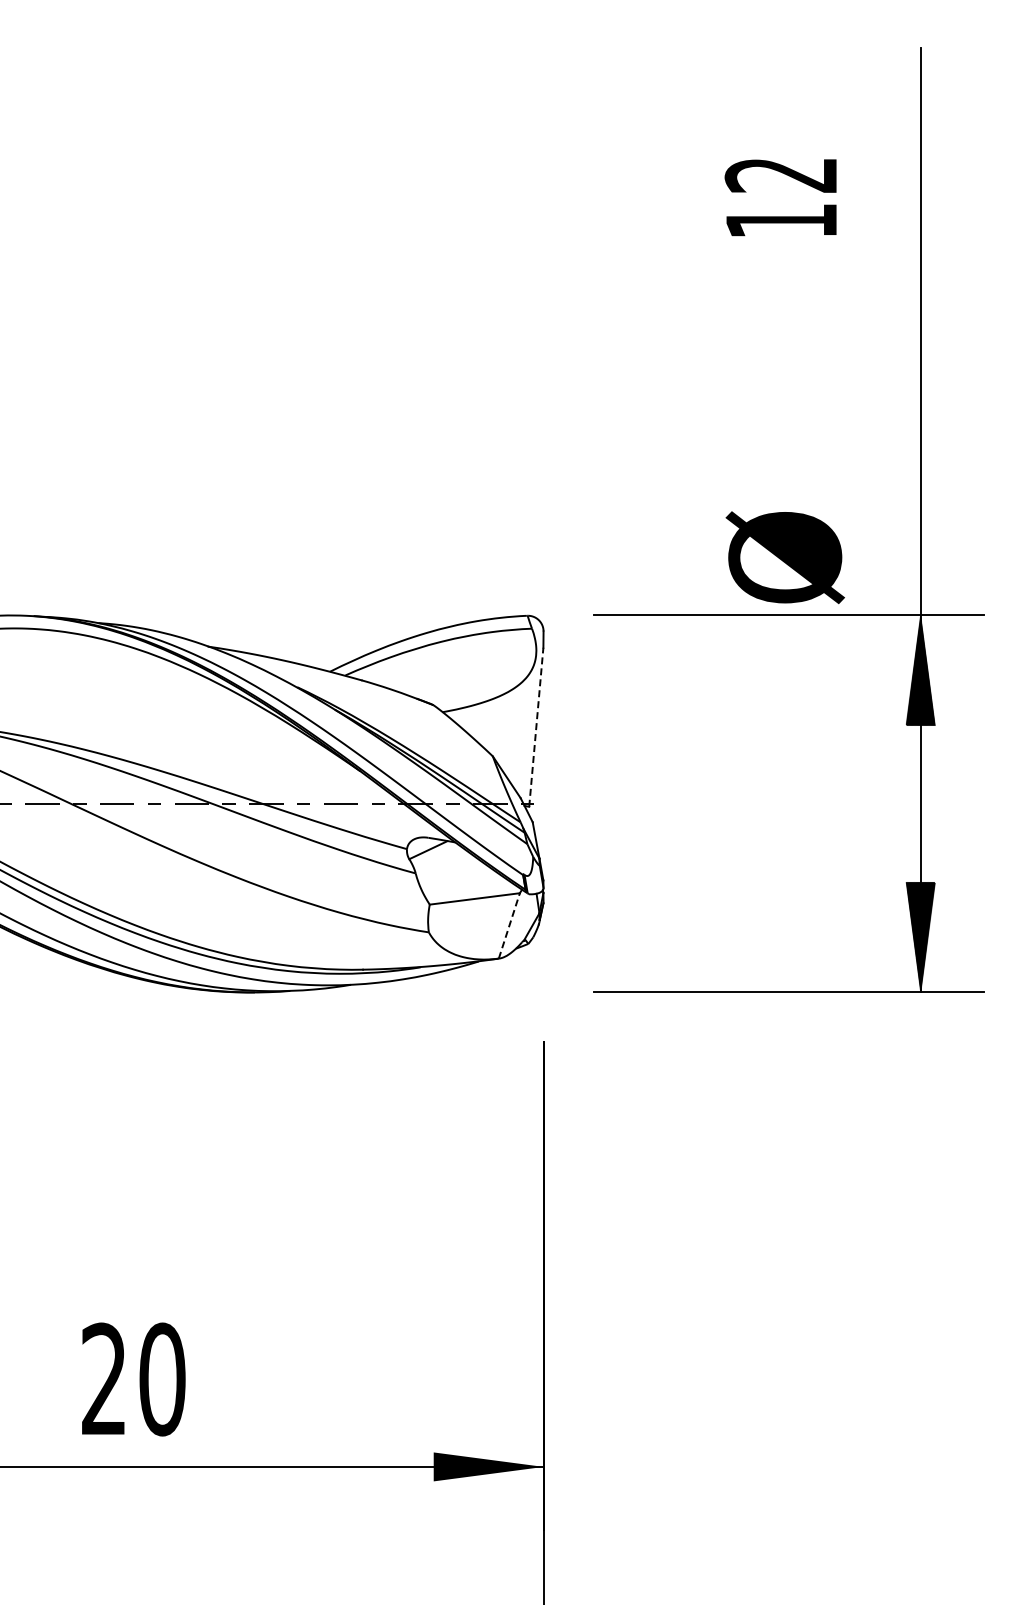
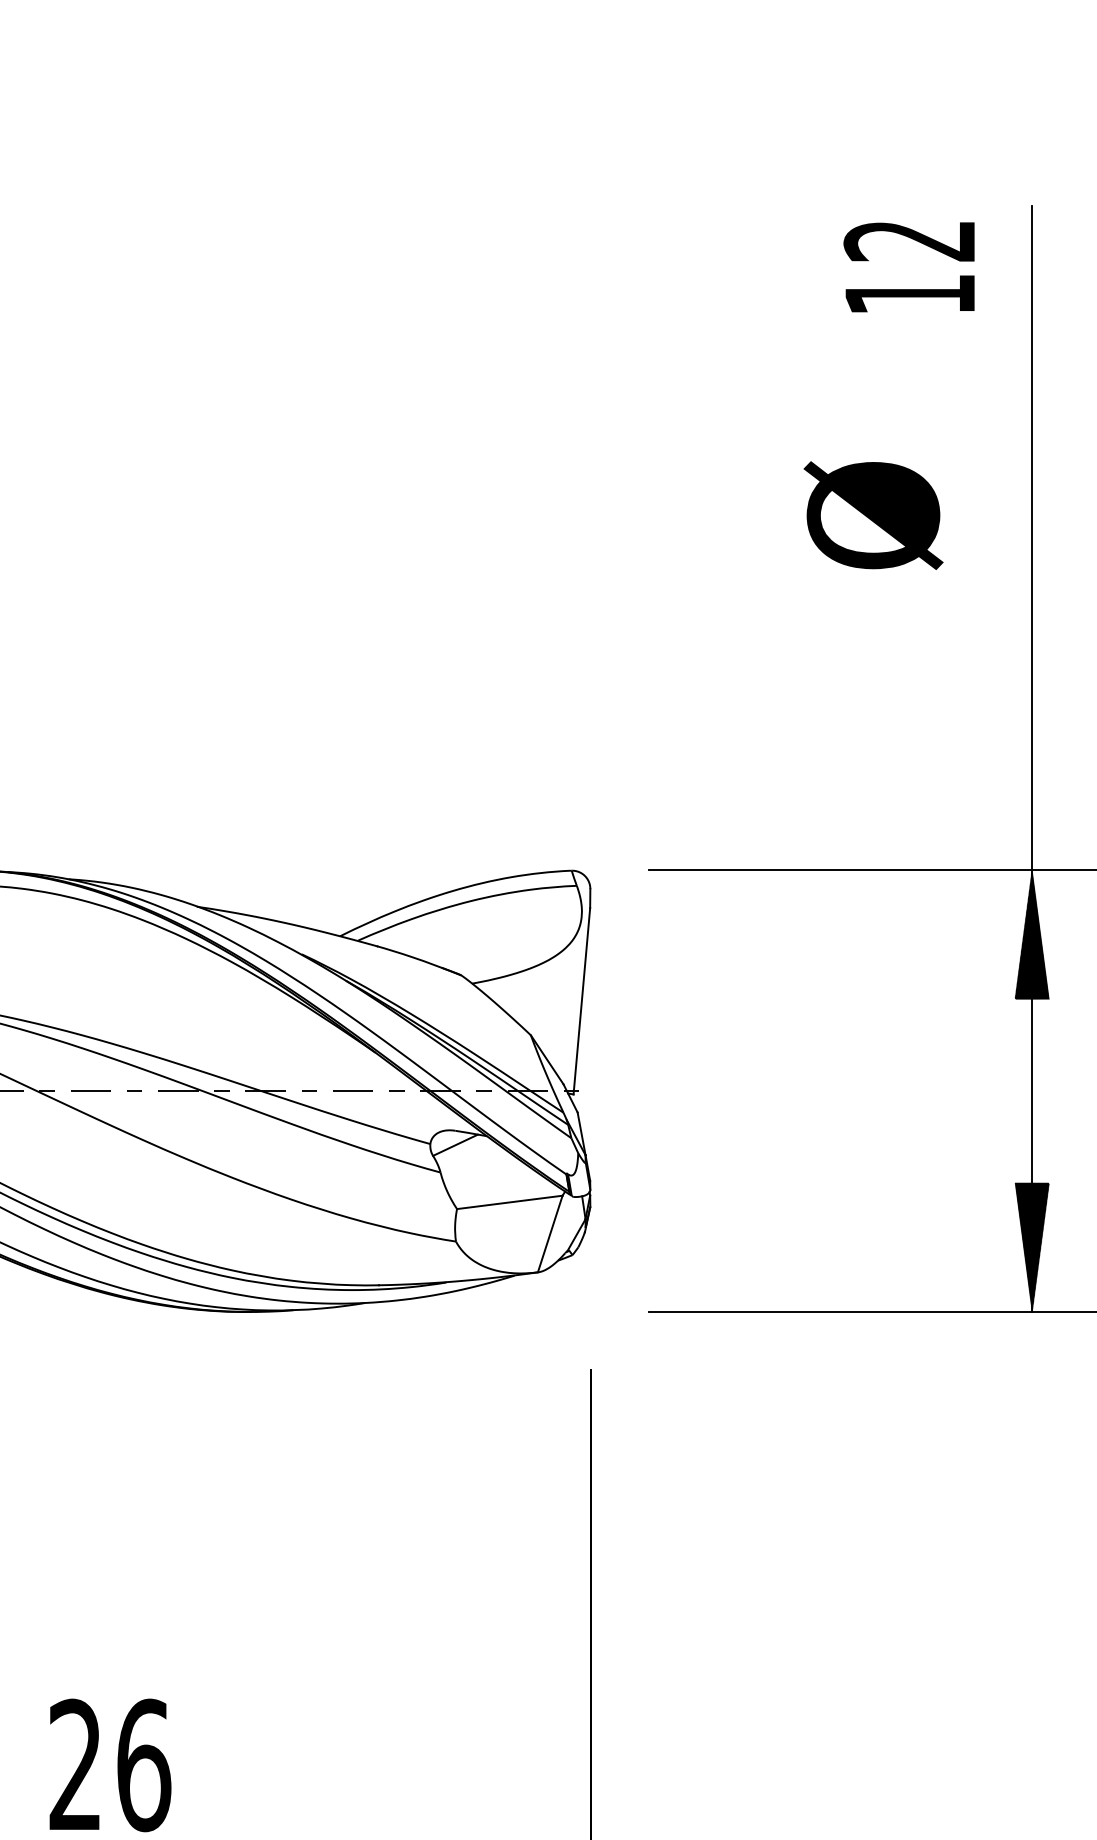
text: (780, 197) -> (908, 267), moved
text: (784, 557) -> (872, 515), moved
line: (536, 727) -> (582, 1001), dashed -> solid
line: (509, 925) -> (550, 1233), dashed -> solid
text: (162, 1379) -> (143, 1765), 20 -> 26

